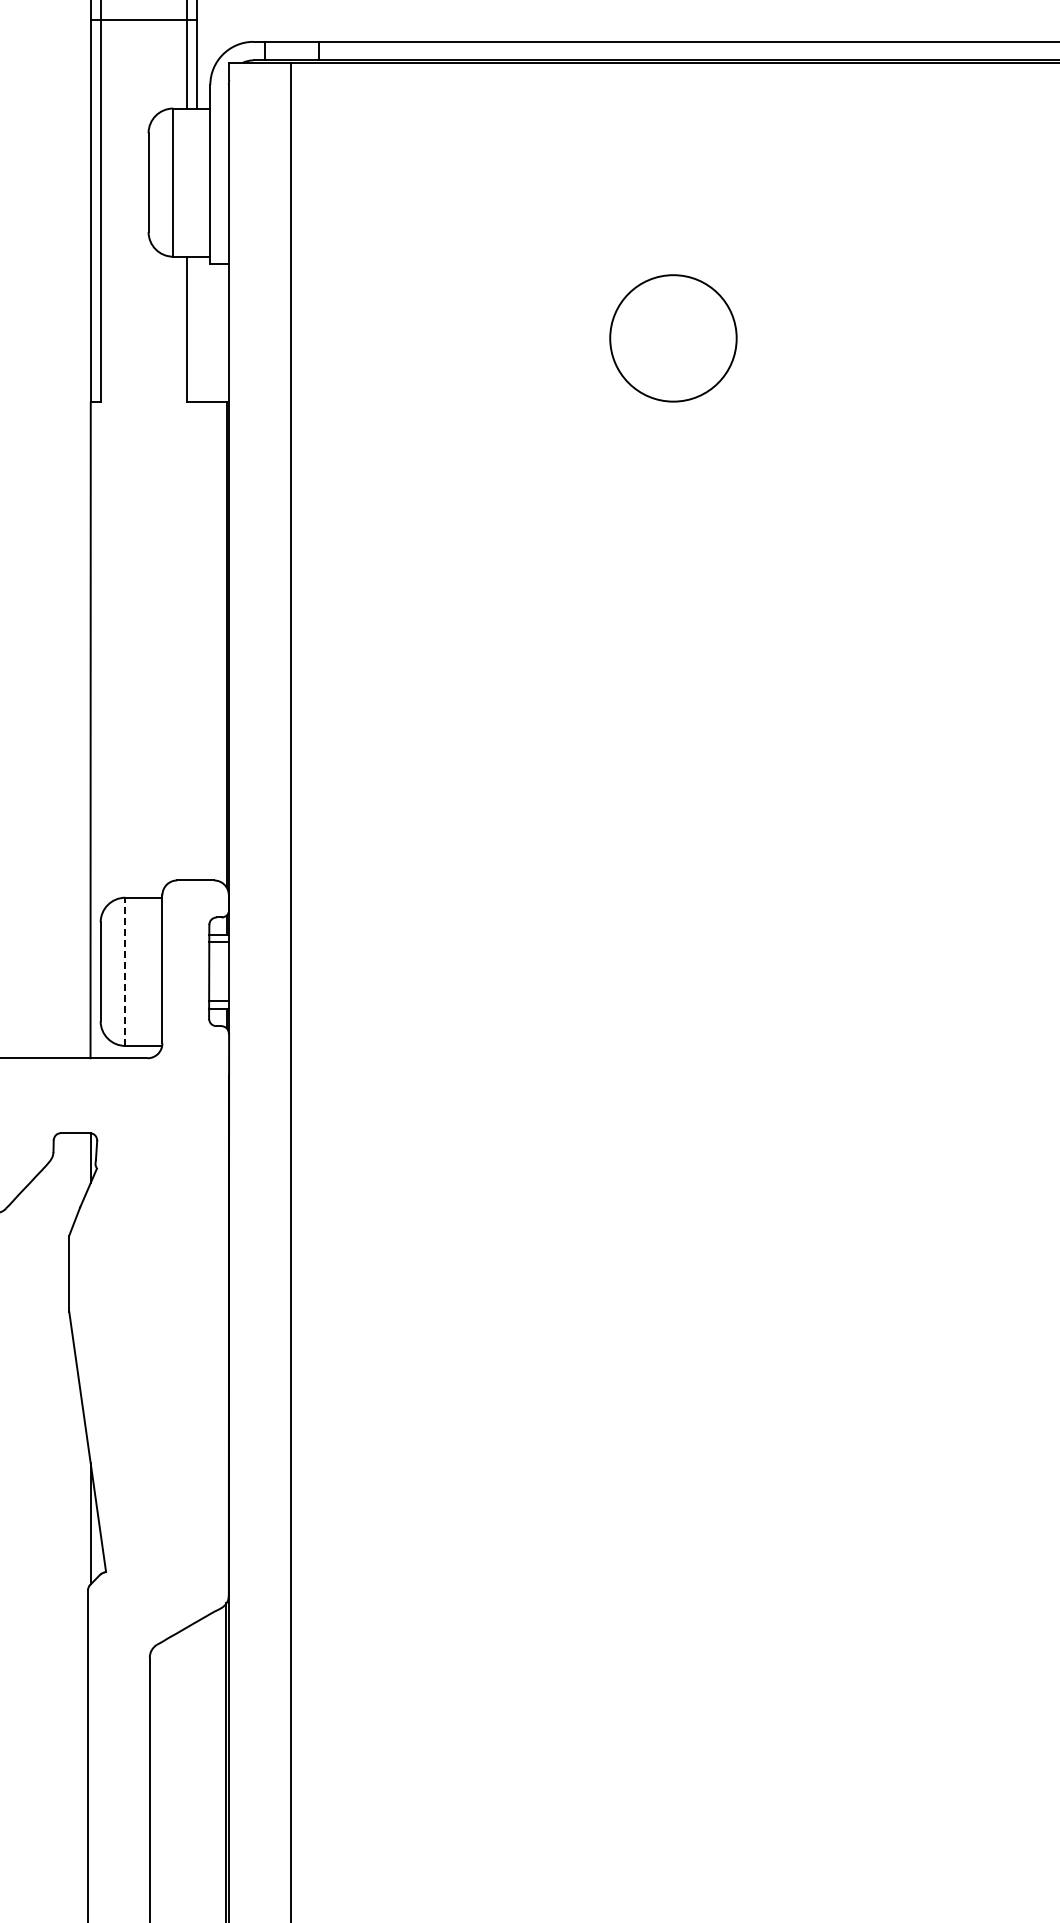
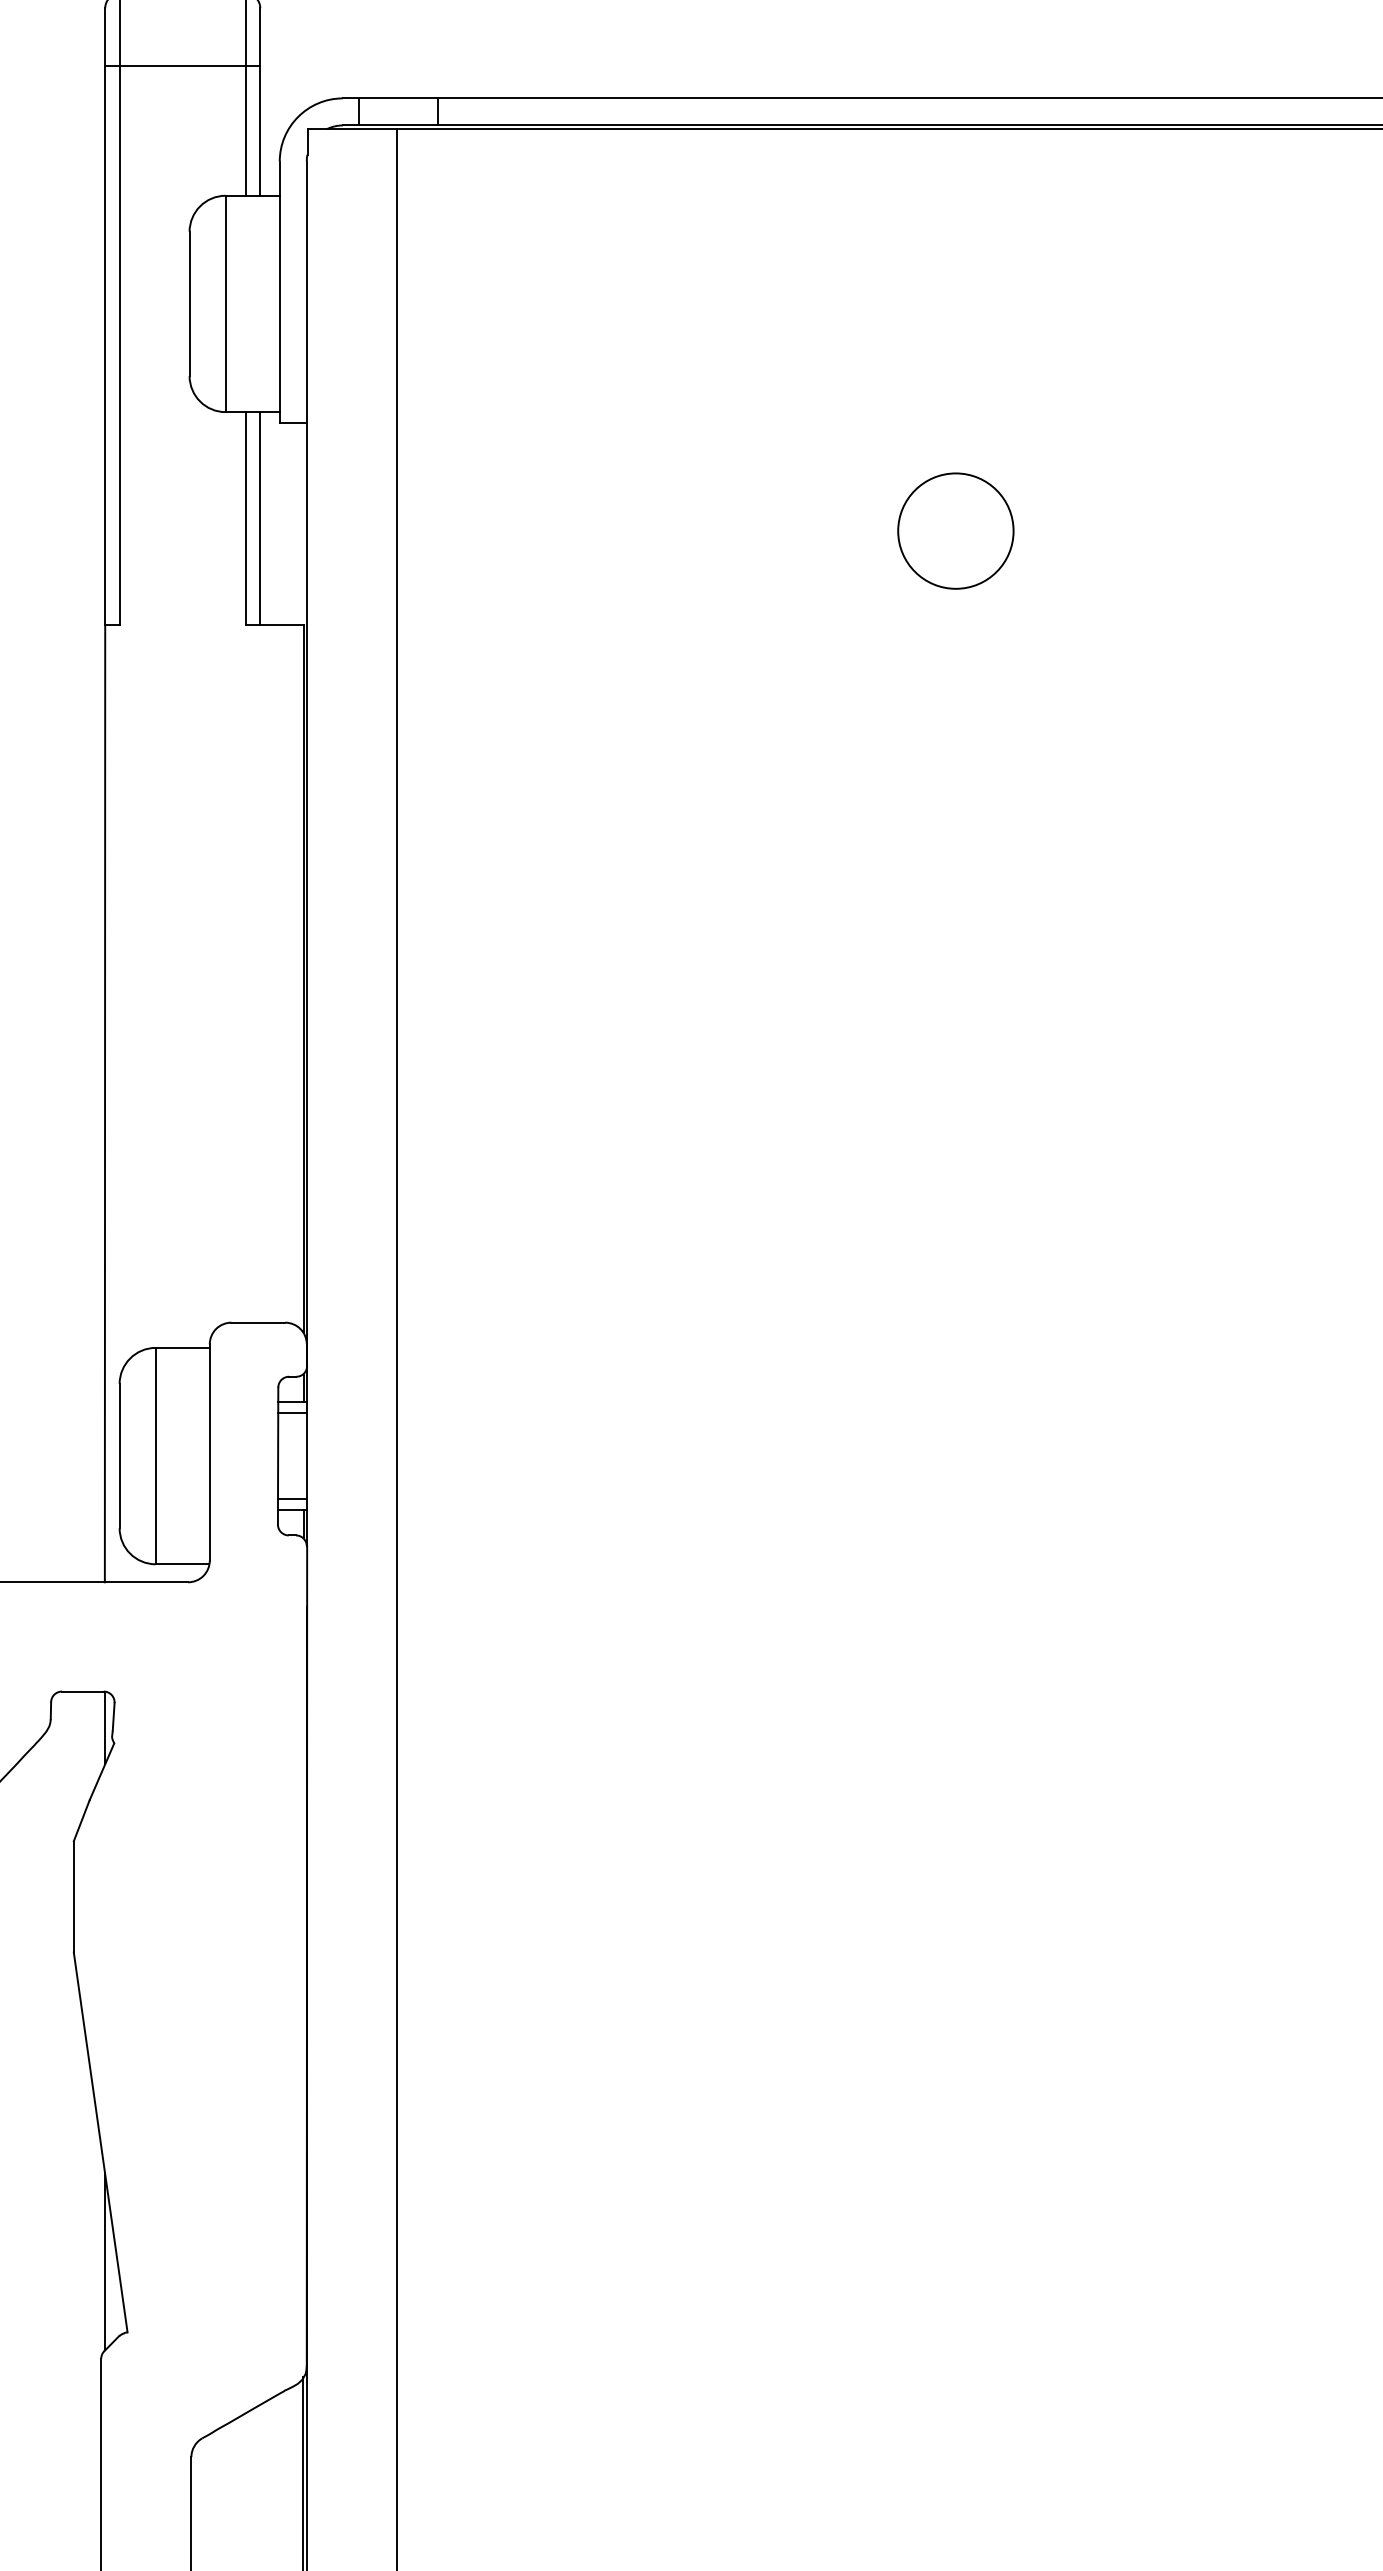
line: (196, 329) -> (259, 518), added
circle: (673, 337) -> (955, 530), size x0.62
line: (125, 971) -> (155, 1455), dashed -> solid

